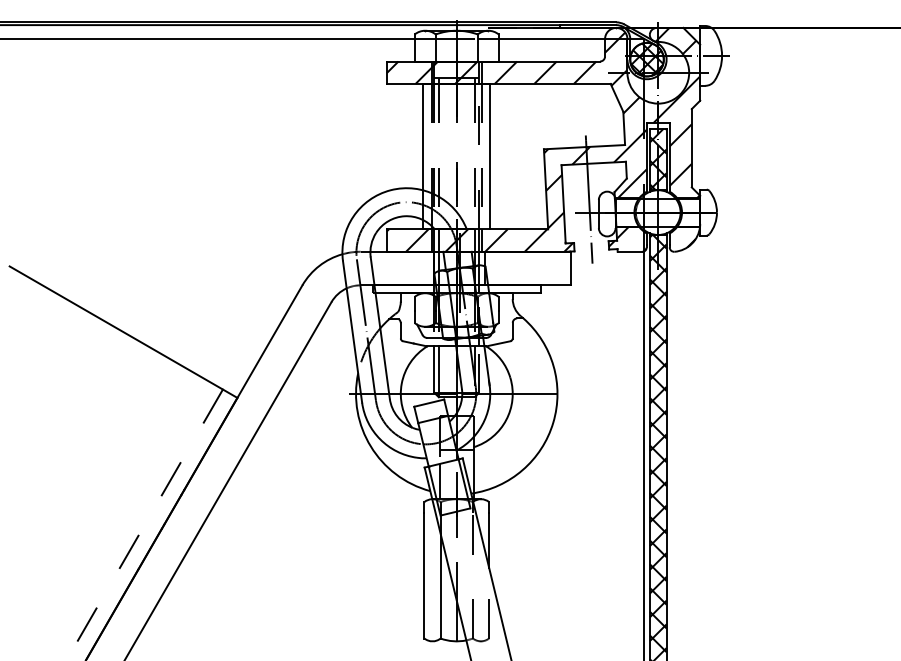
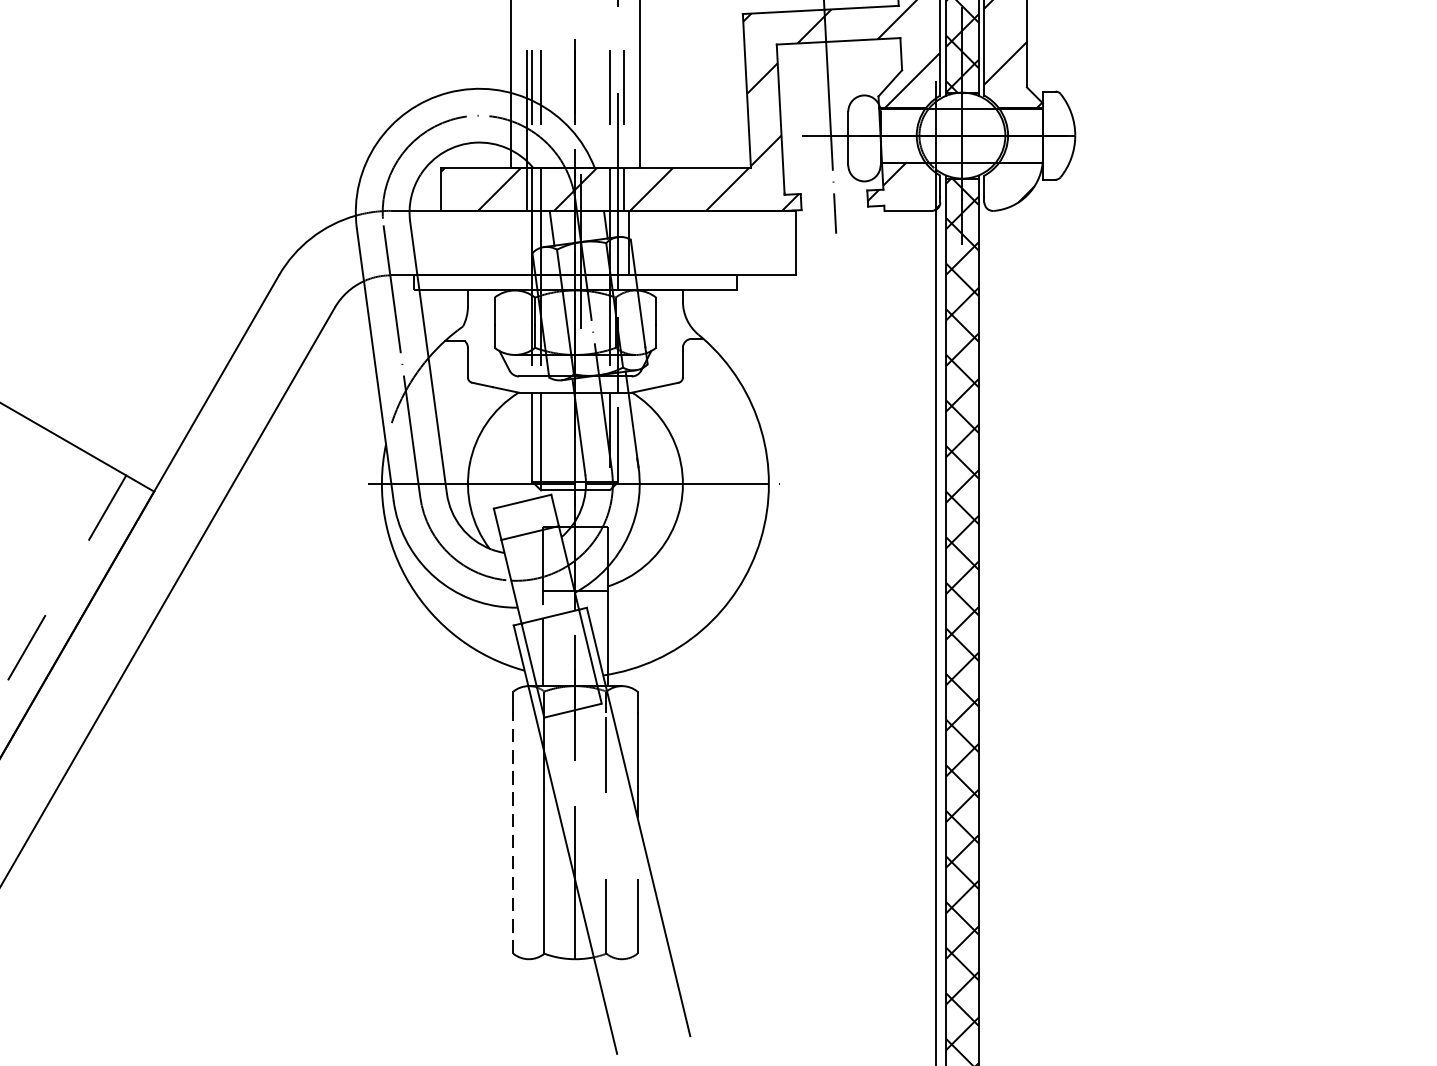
line: (424, 575) -> (513, 832), solid -> dashed

